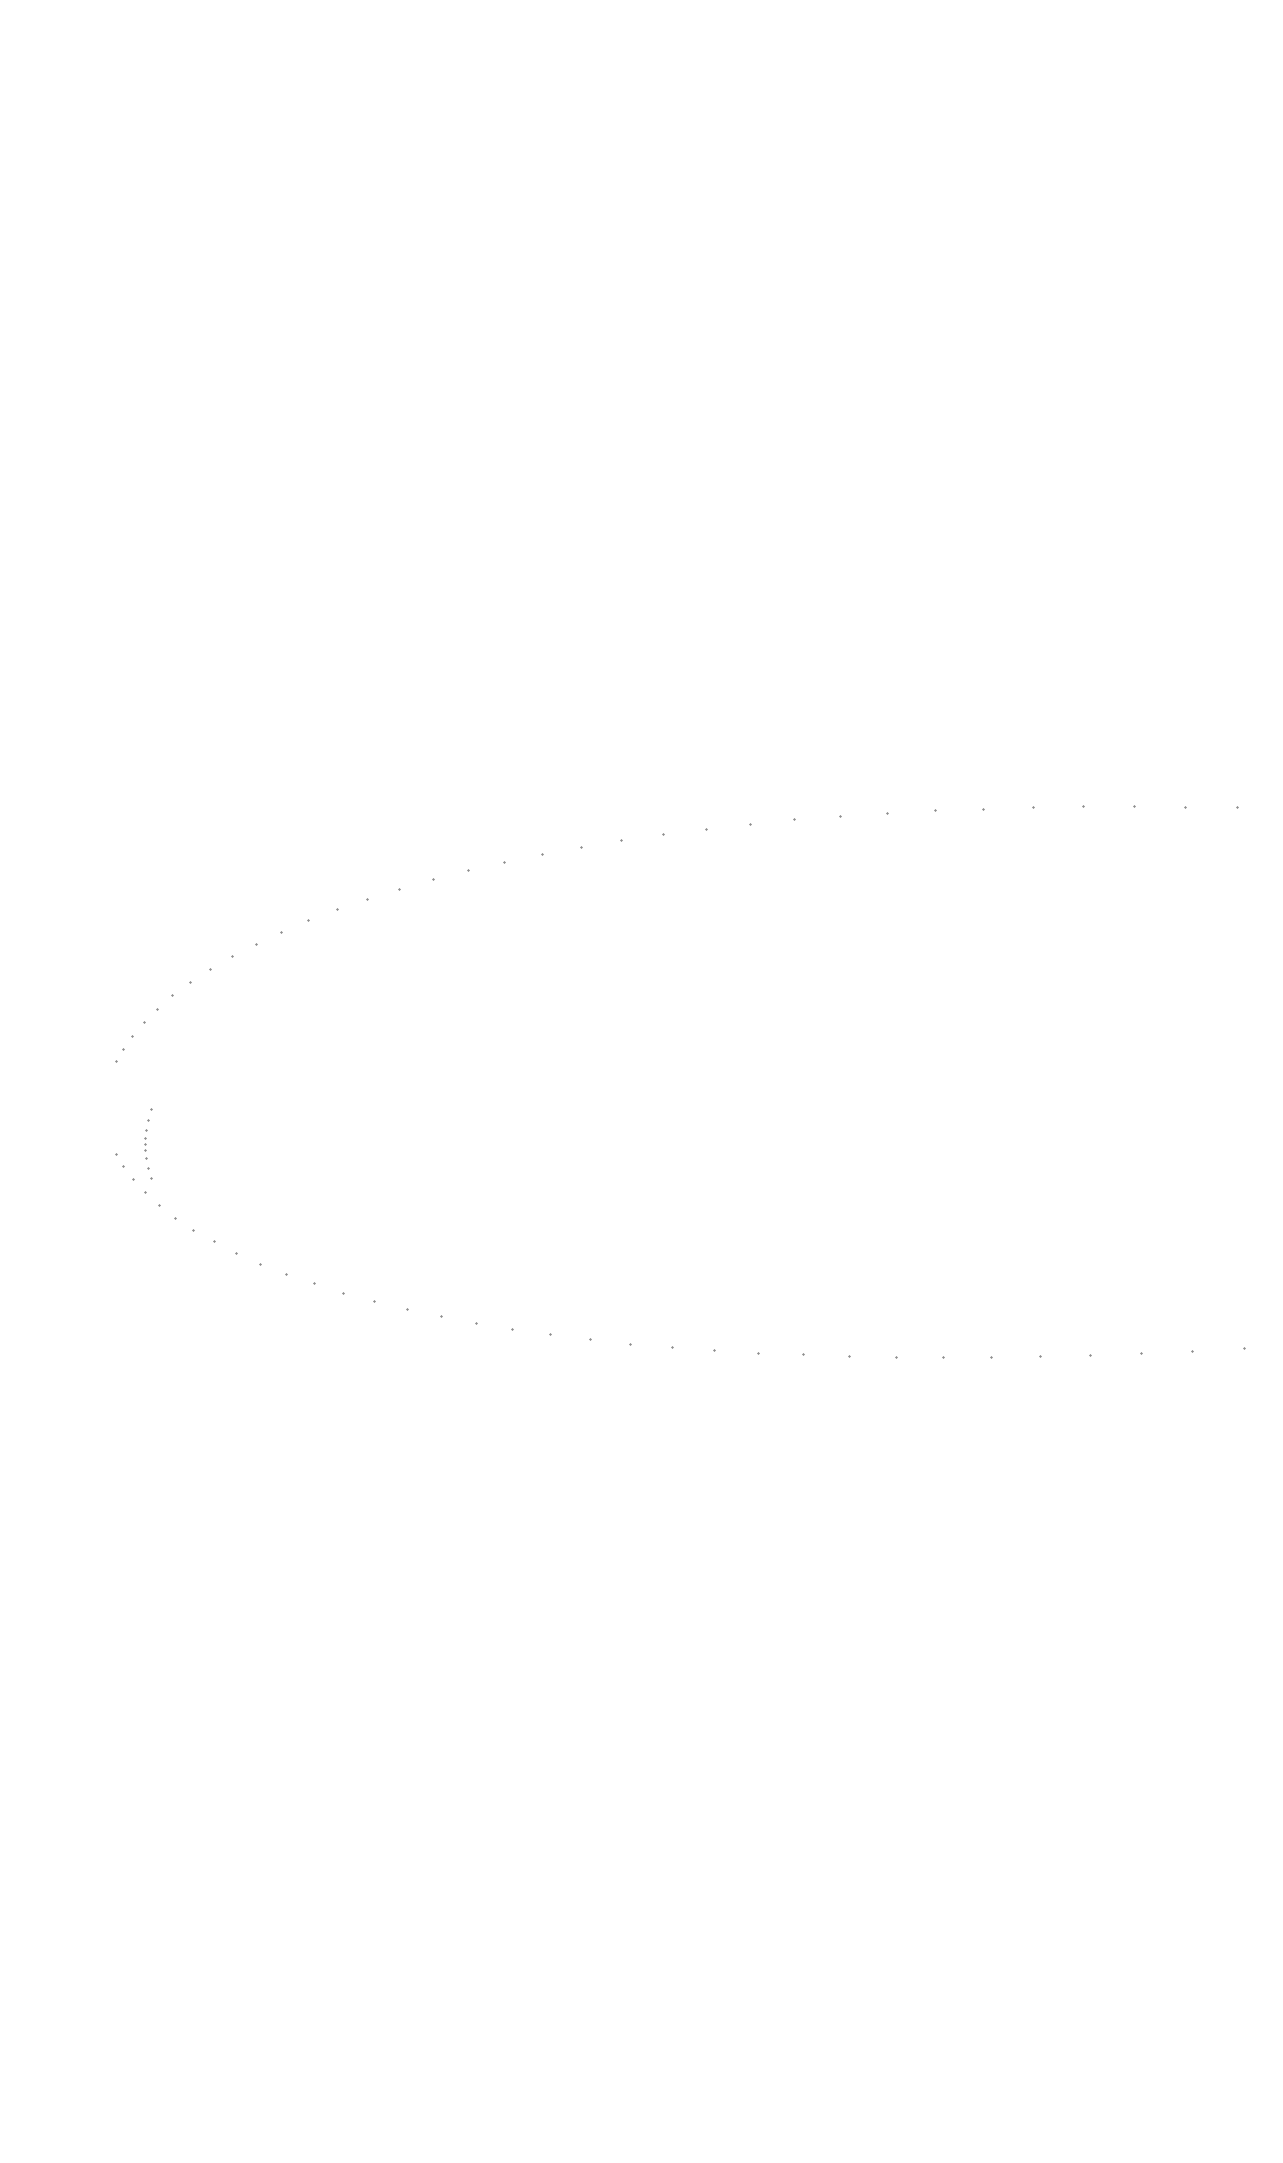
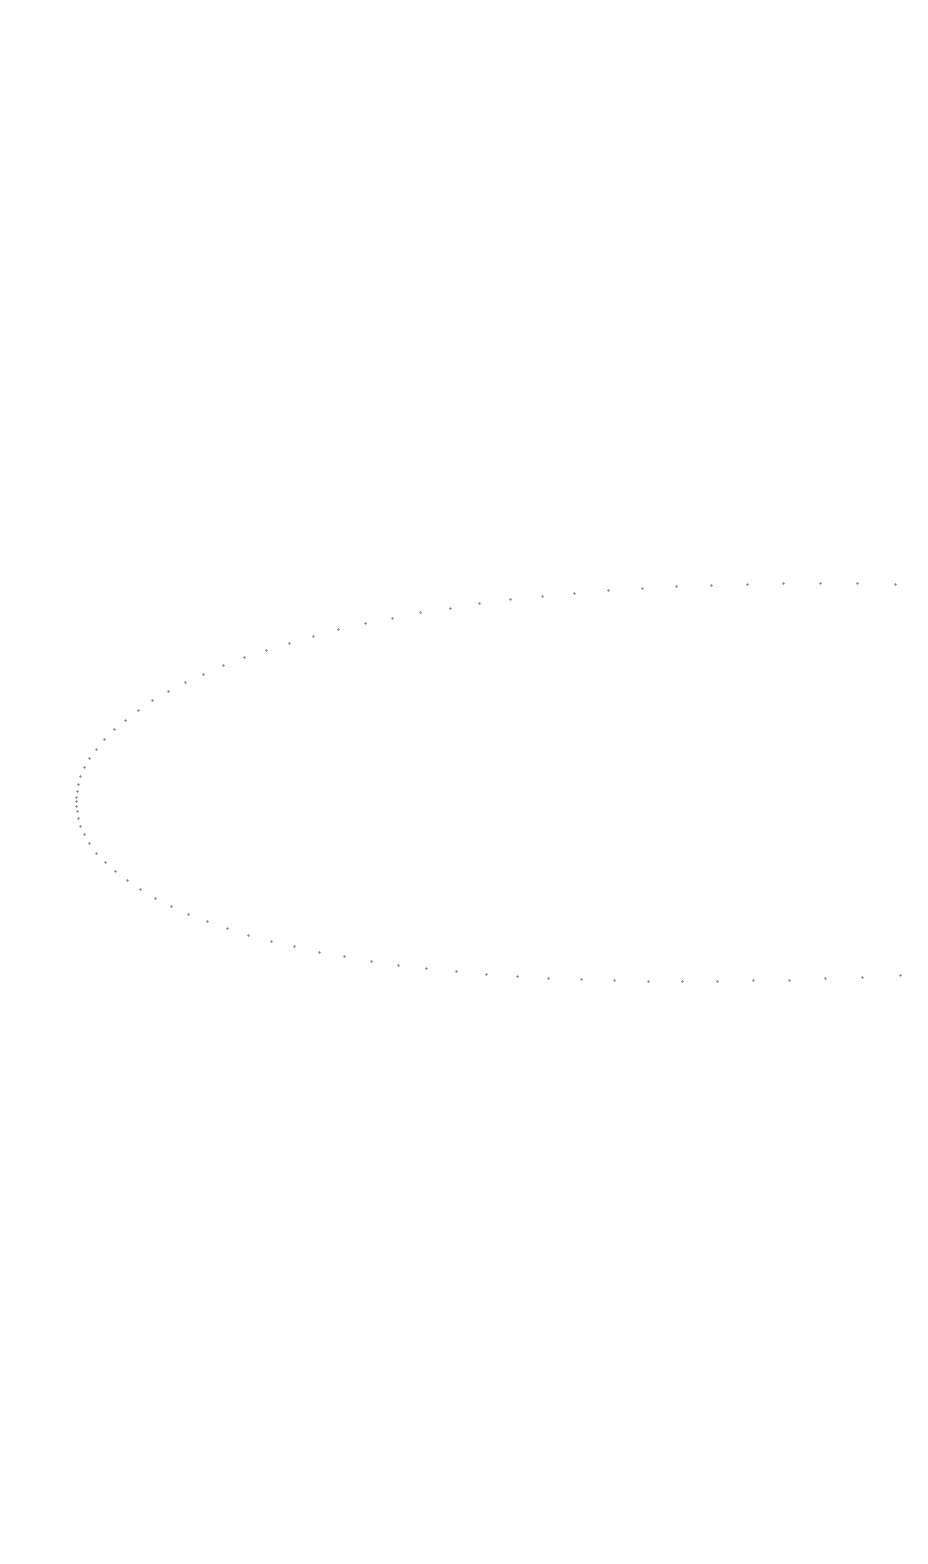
part: (148, 1144) -> (78, 801), moved

